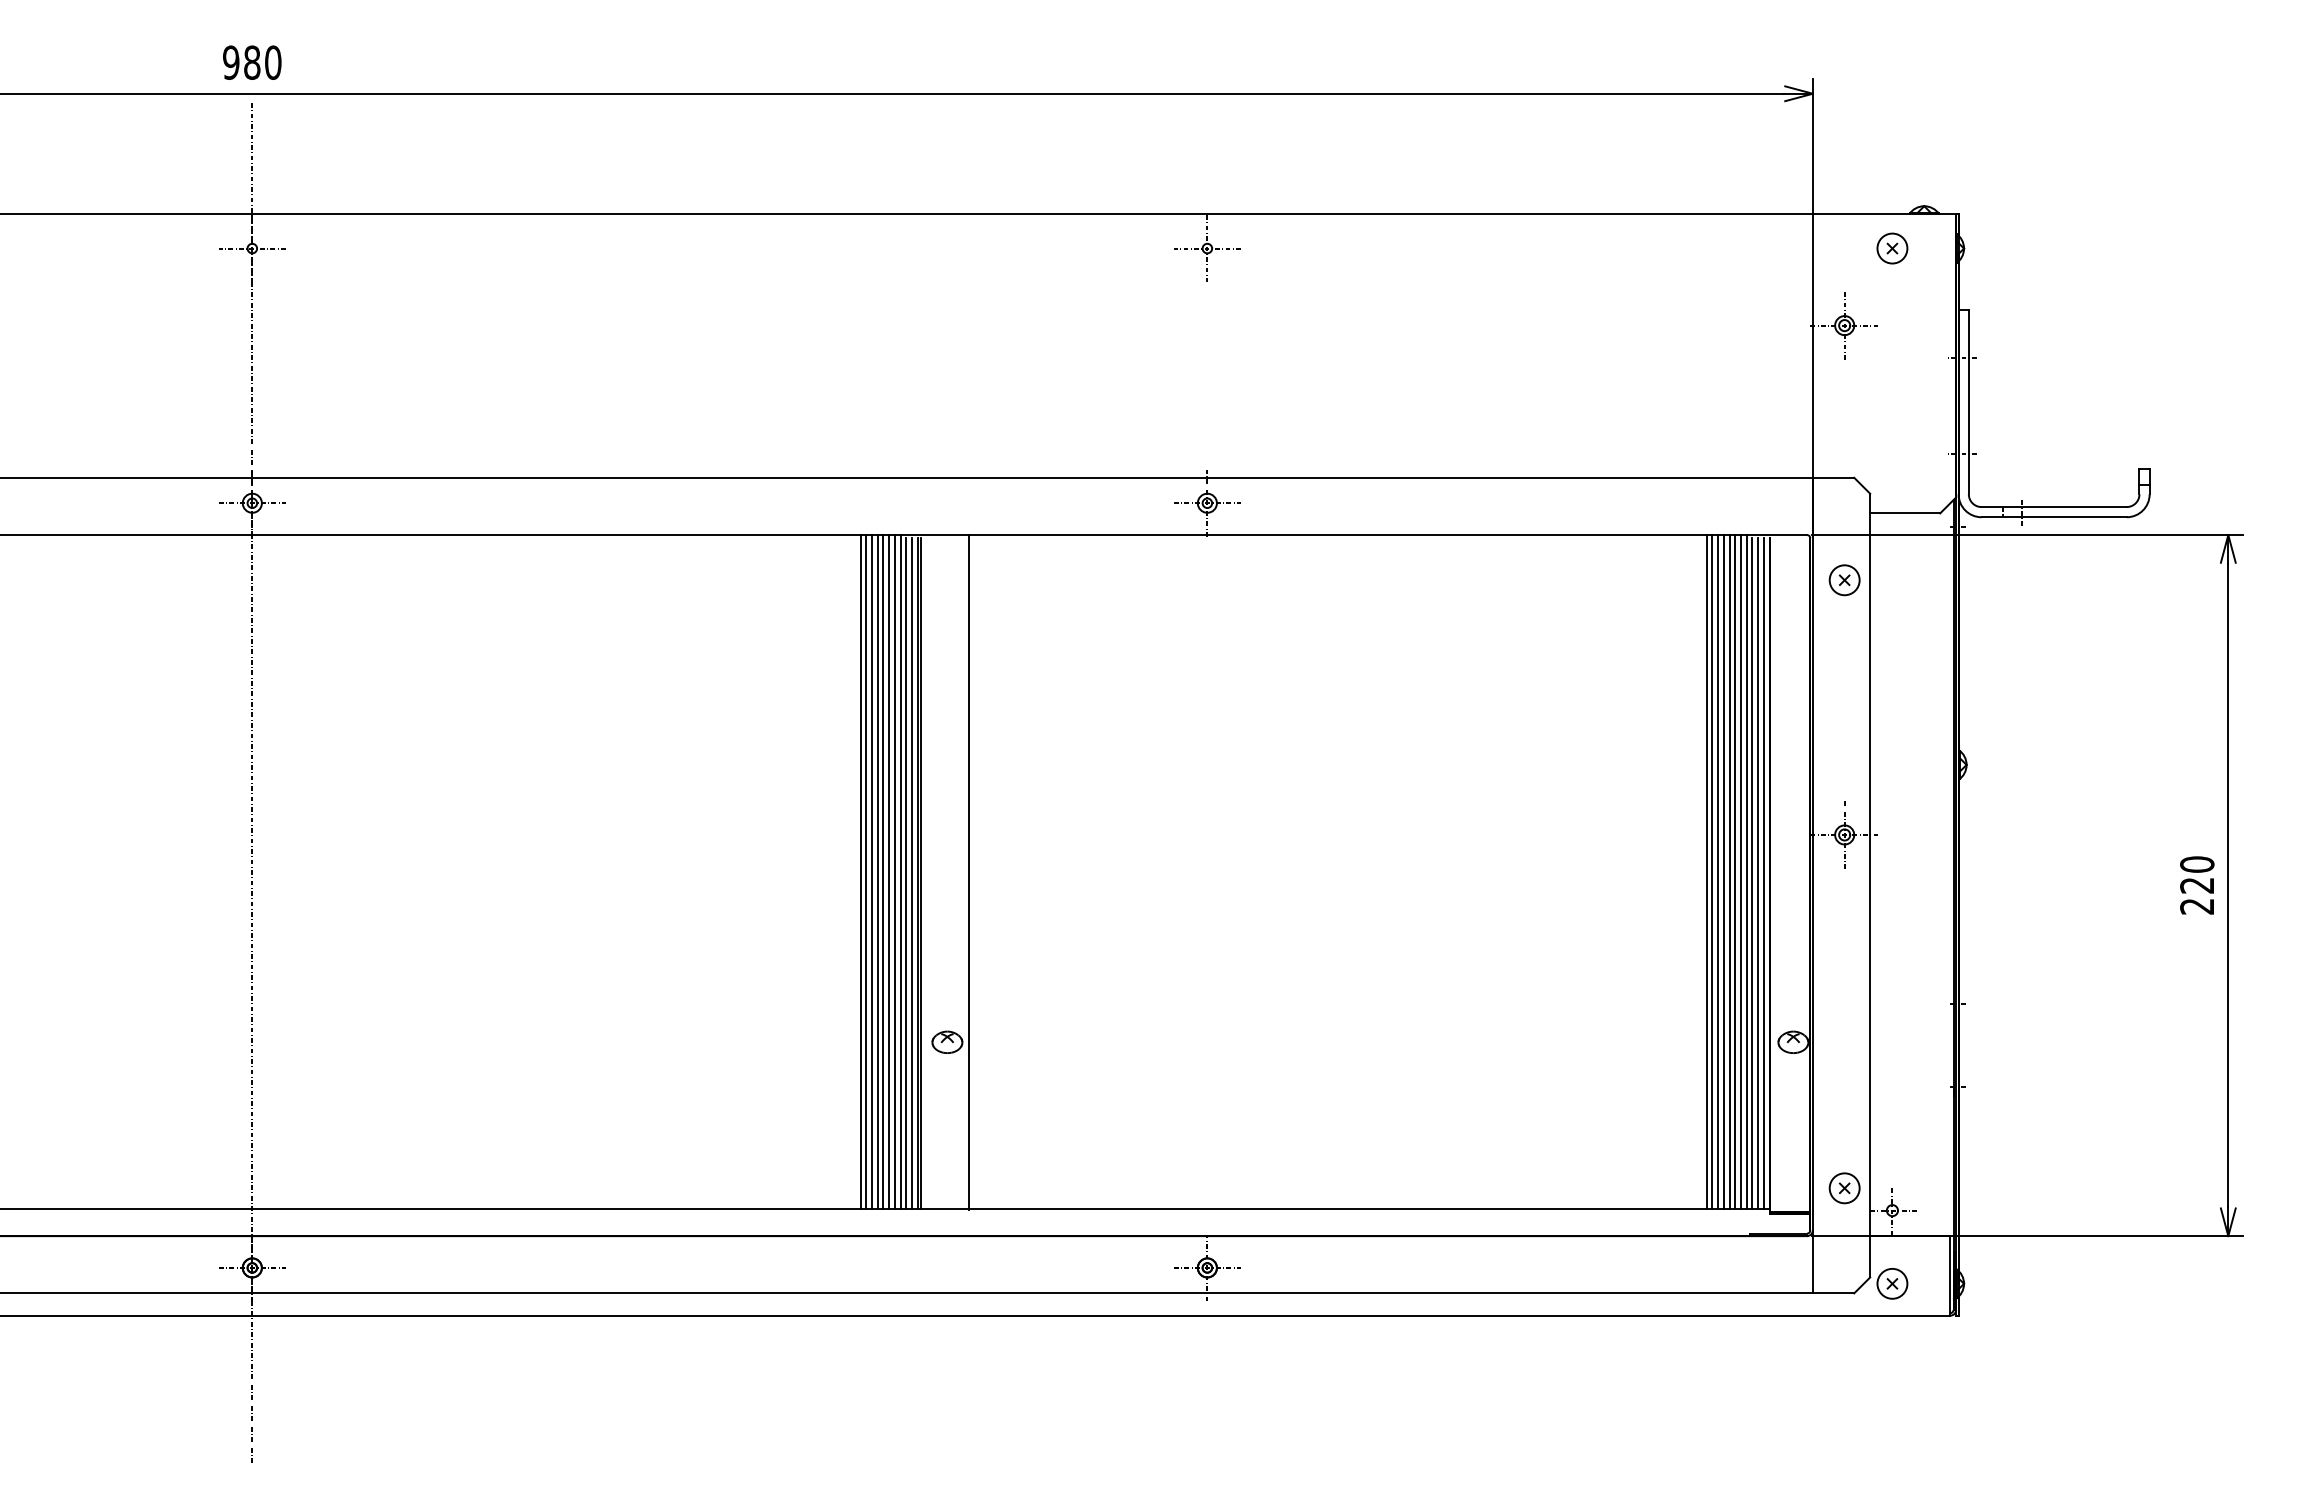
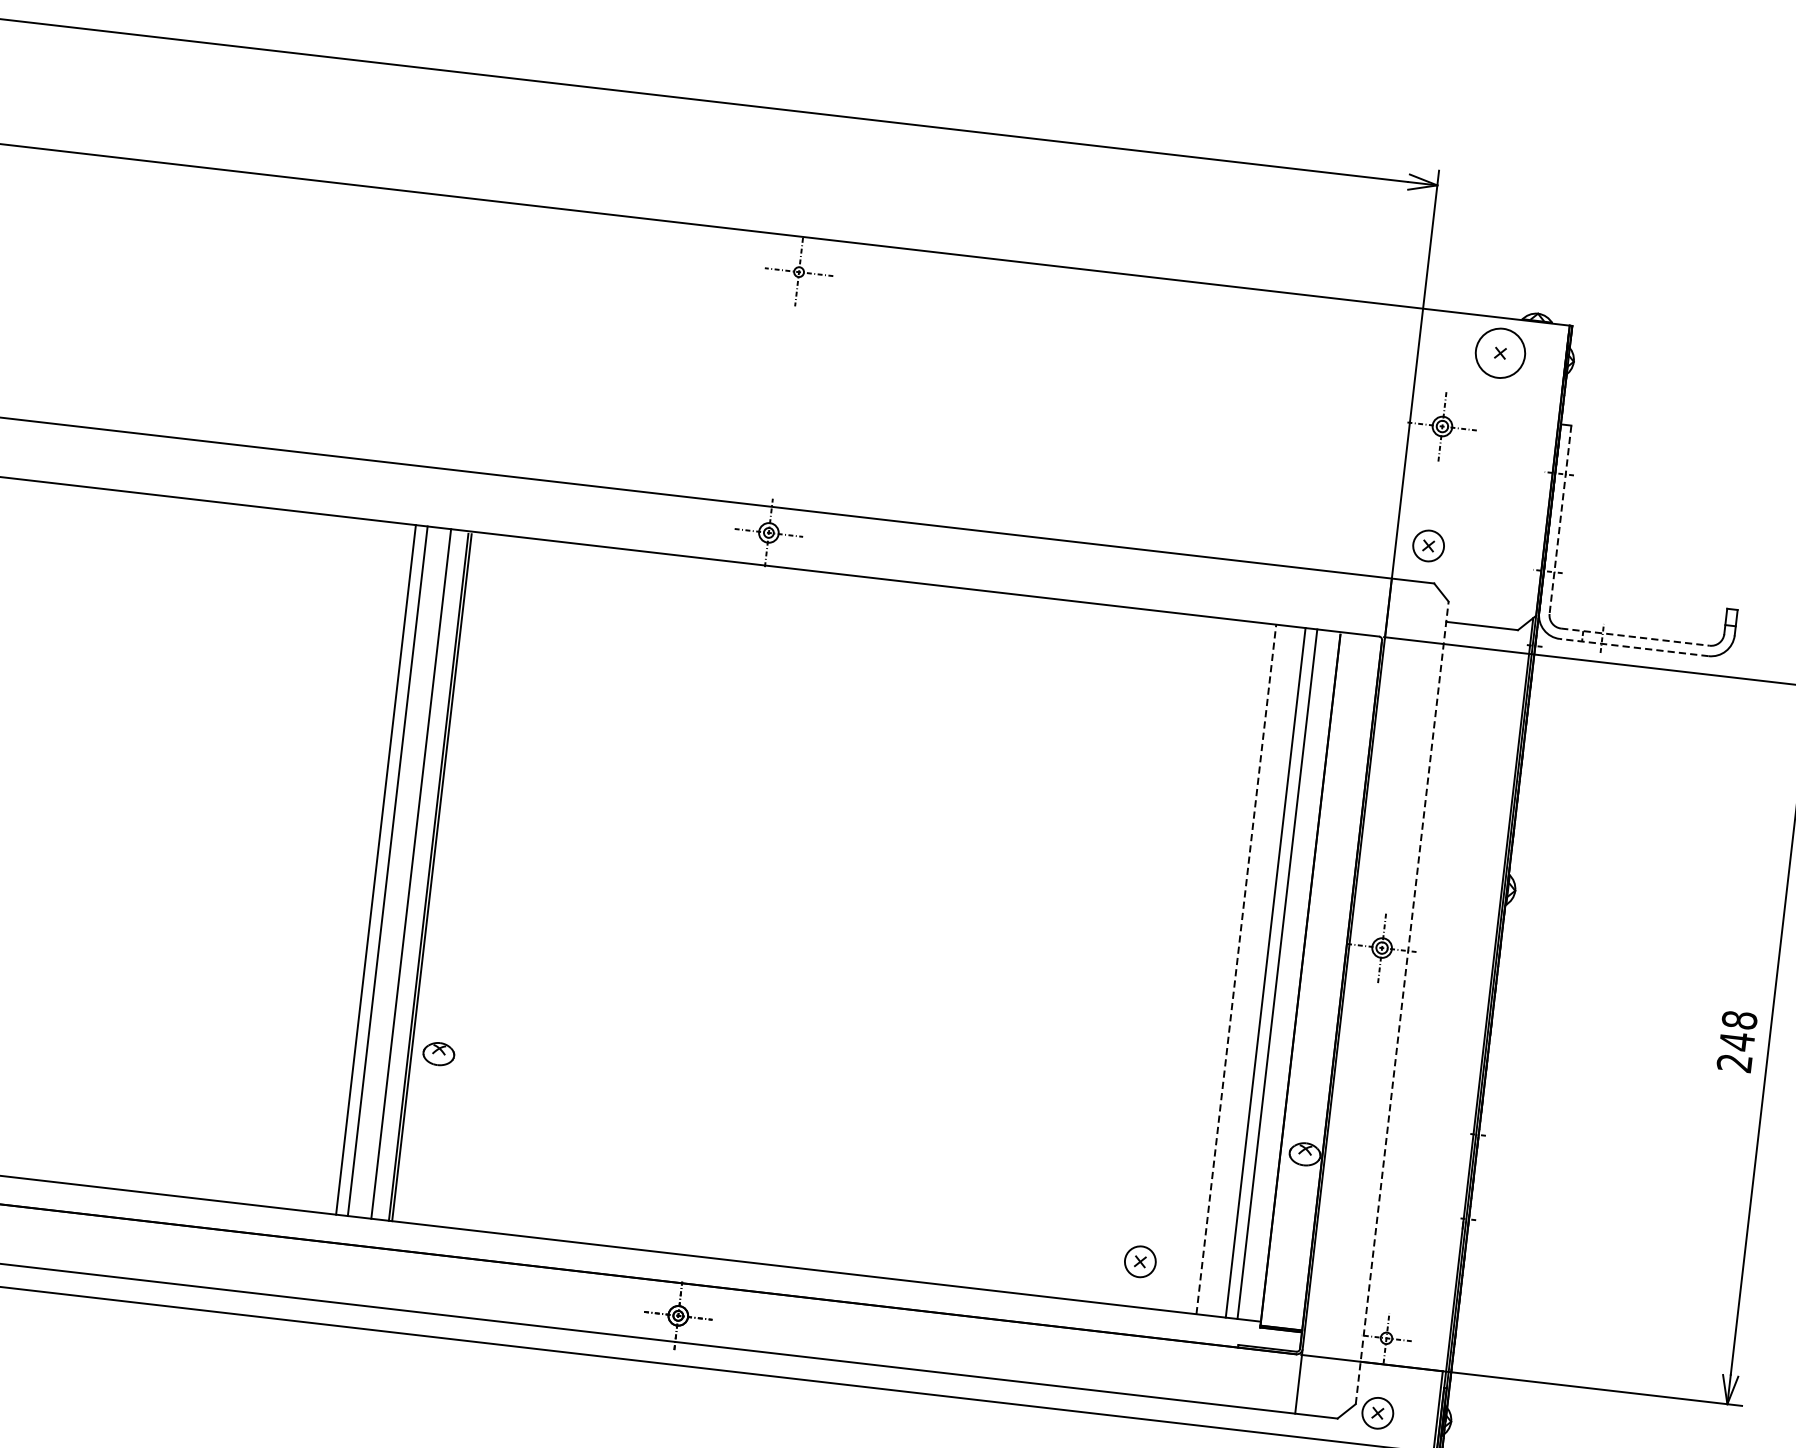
circle: (1892, 248) -> (1500, 353), size x1.6
line: (1968, 402) -> (1560, 519), solid -> dashed
line: (2054, 507) -> (1635, 637), solid -> dashed
line: (2054, 517) -> (1634, 647), solid -> dashed
part: (1844, 580) -> (1428, 546), moved
line: (860, 871) -> (370, 868), removed
line: (872, 871) -> (382, 870), removed
line: (883, 871) -> (393, 871), removed
line: (889, 871) -> (399, 872), removed
line: (894, 871) -> (404, 872), removed
line: (1706, 871) -> (1236, 969), solid -> dashed
line: (1712, 871) -> (1242, 969), removed
line: (1718, 871) -> (1248, 970), removed
line: (1723, 871) -> (1253, 971), removed
line: (1729, 871) -> (1259, 971), removed
line: (1740, 871) -> (1271, 973), removed
line: (906, 872) -> (417, 875), removed
line: (912, 872) -> (423, 876), removed
line: (968, 872) -> (480, 882), removed
line: (1752, 872) -> (1283, 975), removed
line: (1758, 872) -> (1289, 976), removed
line: (1763, 872) -> (1294, 976), removed
text: (2197, 875) -> (1738, 1031), 220 -> 248
line: (1870, 885) -> (1402, 1002), solid -> dashed
part: (1844, 1188) -> (1140, 1261), moved

